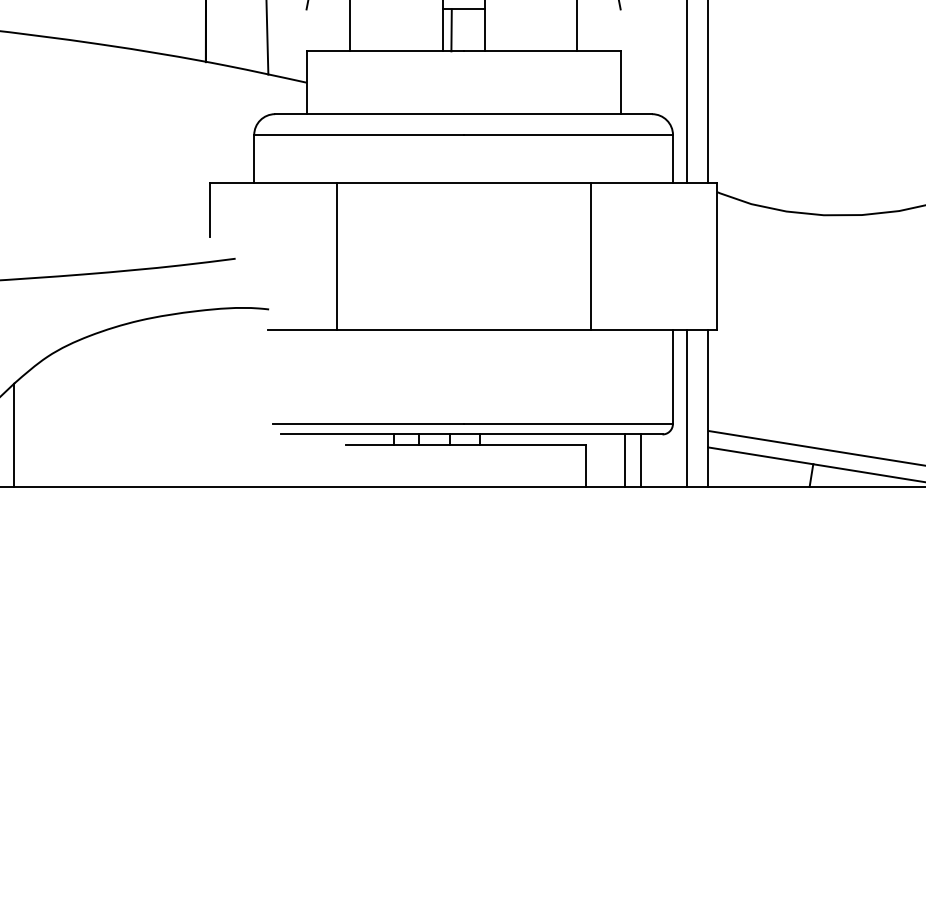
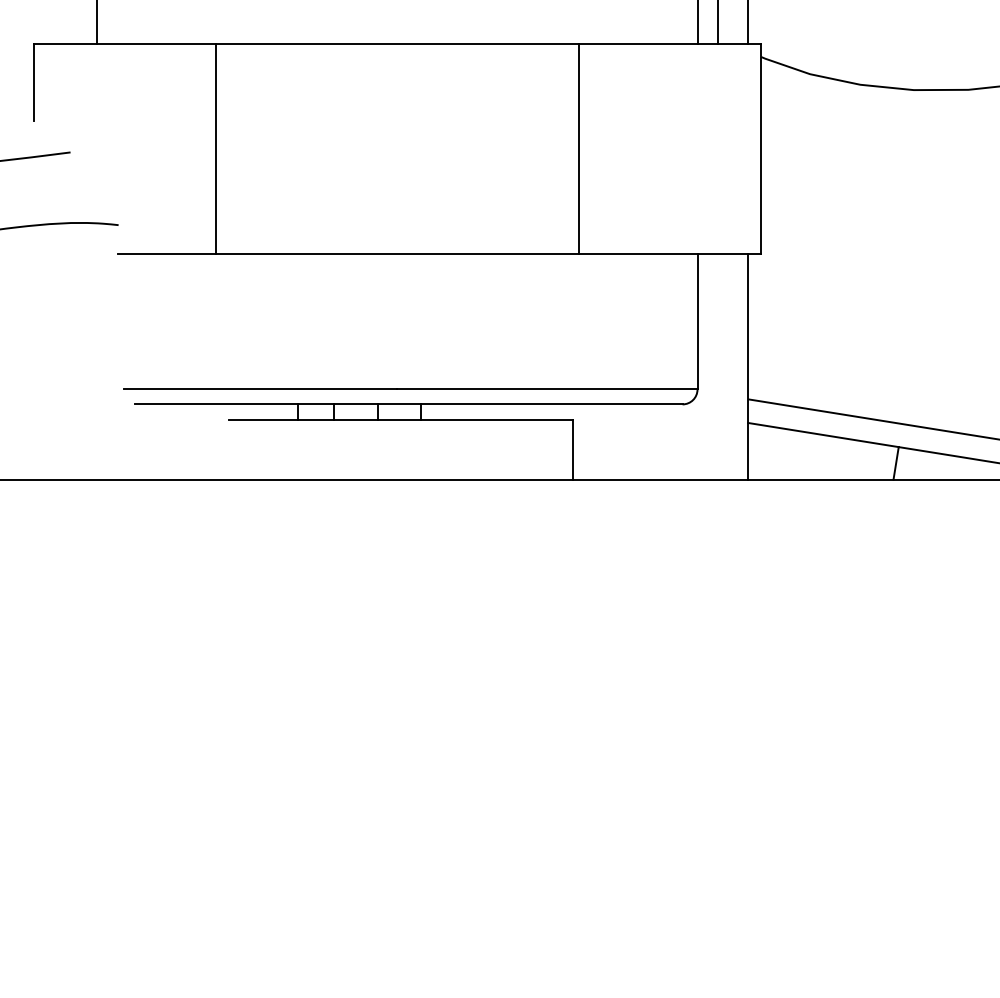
line: (687, 407) -> (718, 365), removed
line: (625, 460) -> (629, 441), removed
line: (641, 460) -> (652, 441), removed

